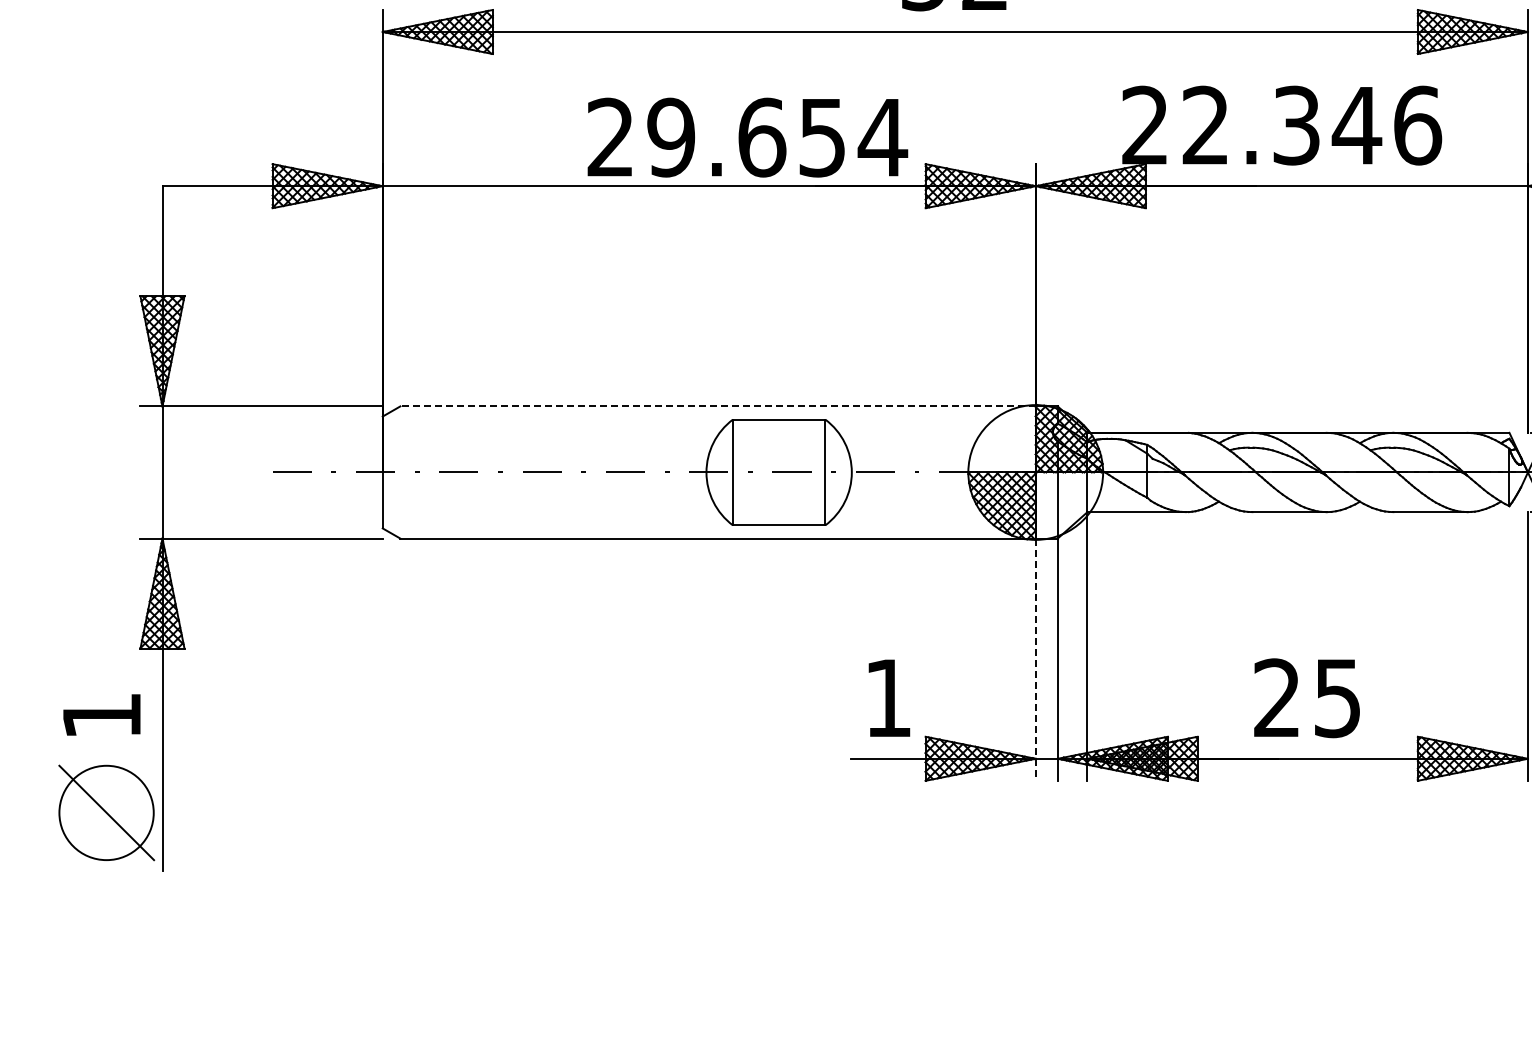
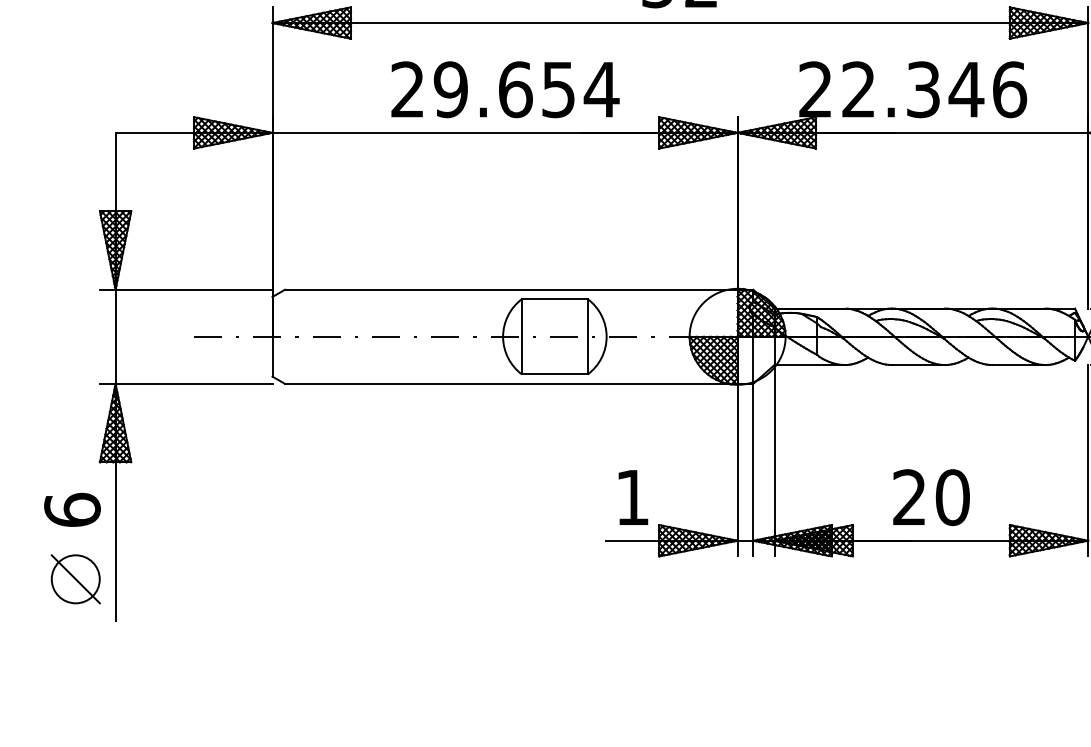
text: (747, 137) -> (505, 89), moved
line: (718, 406) -> (511, 289), dashed -> solid
line: (1035, 660) -> (737, 470), dashed -> solid
text: (1337, 698) -> (952, 497), 25 -> 20
text: (101, 715) -> (72, 509), 1 -> 6
part: (106, 812) -> (75, 578), size x0.71

